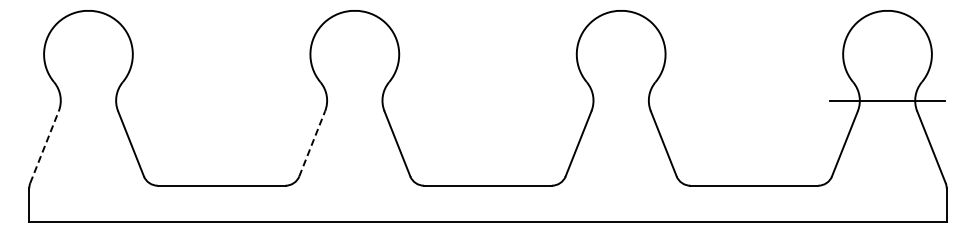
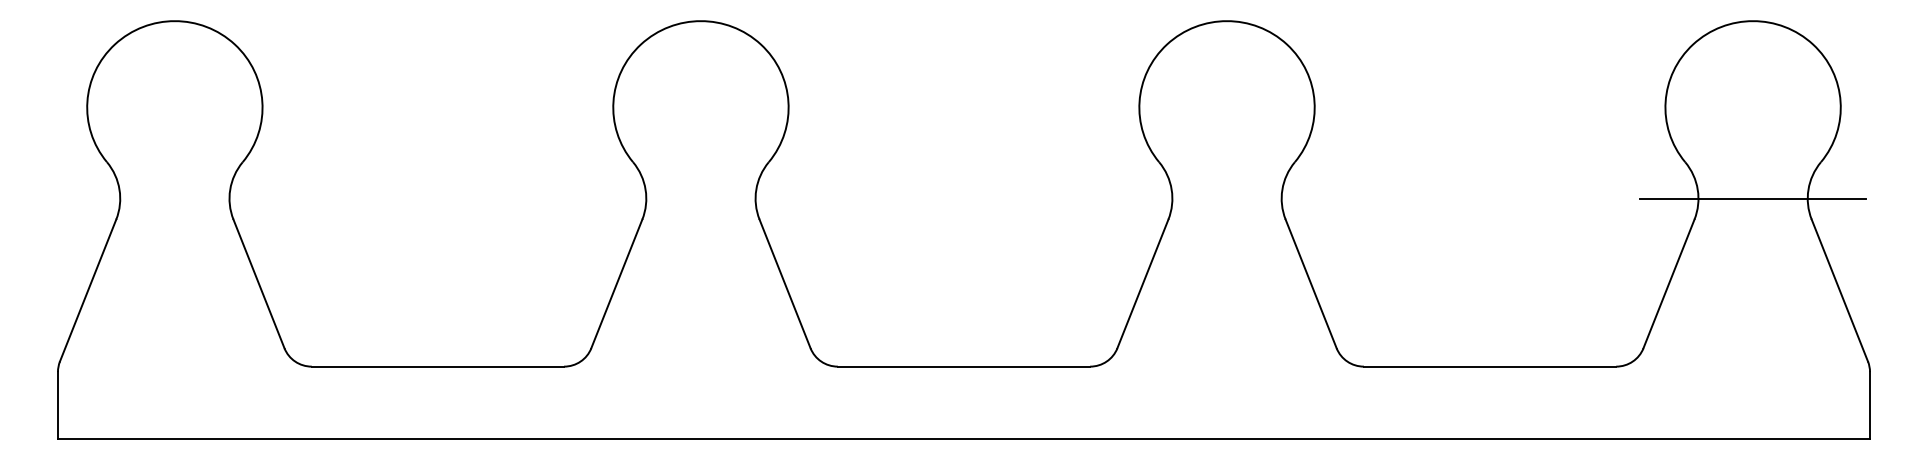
line: (312, 143) -> (617, 283), dashed -> solid
line: (44, 147) -> (88, 291), dashed -> solid

